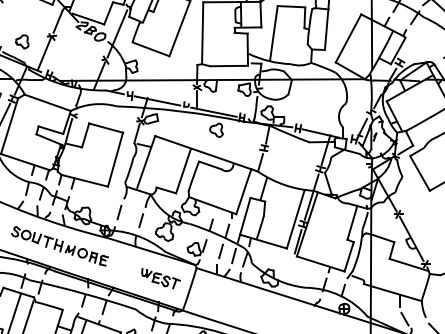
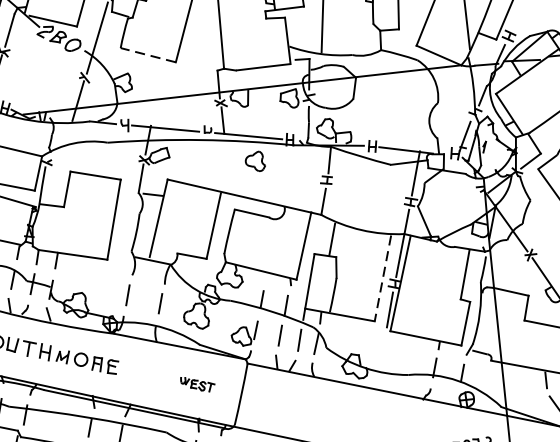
line: (151, 49) -> (148, 55), solid -> dashed
line: (295, 220) -> (382, 279), solid -> dashed
part: (160, 278) -> (197, 384), size x0.6

